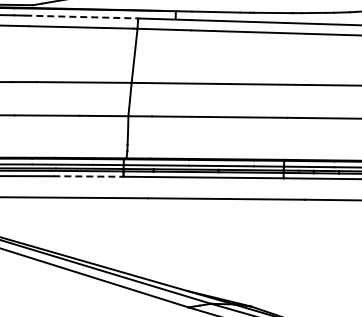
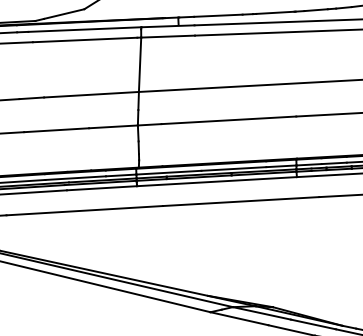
line: (81, 16) -> (84, 29), dashed -> solid
line: (88, 176) -> (102, 188), dashed -> solid

